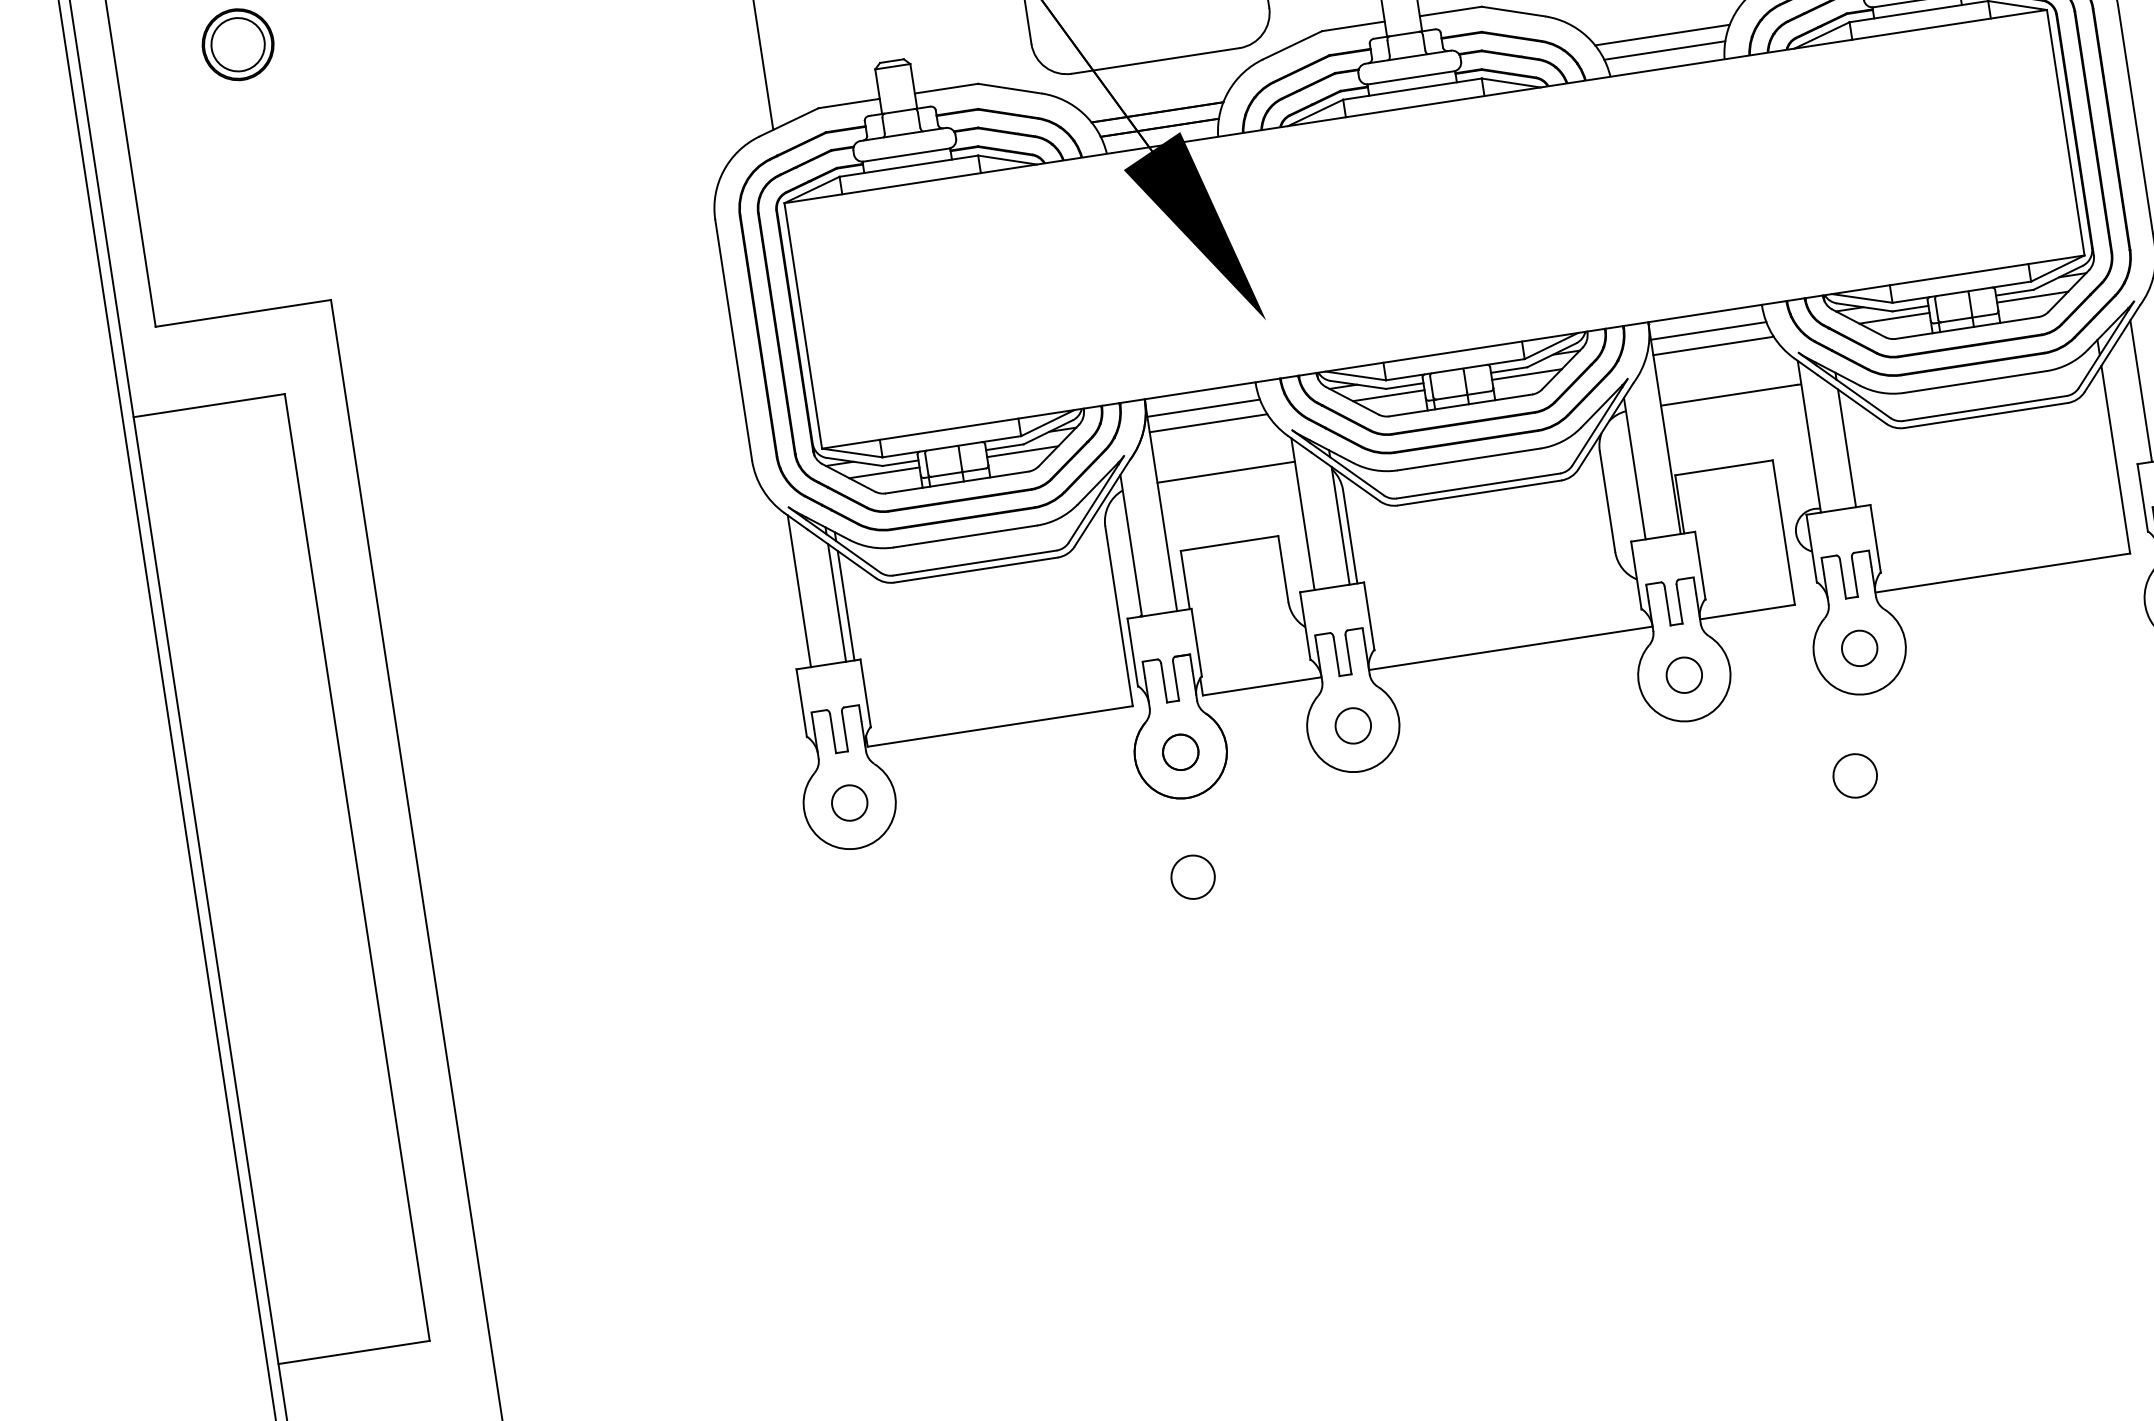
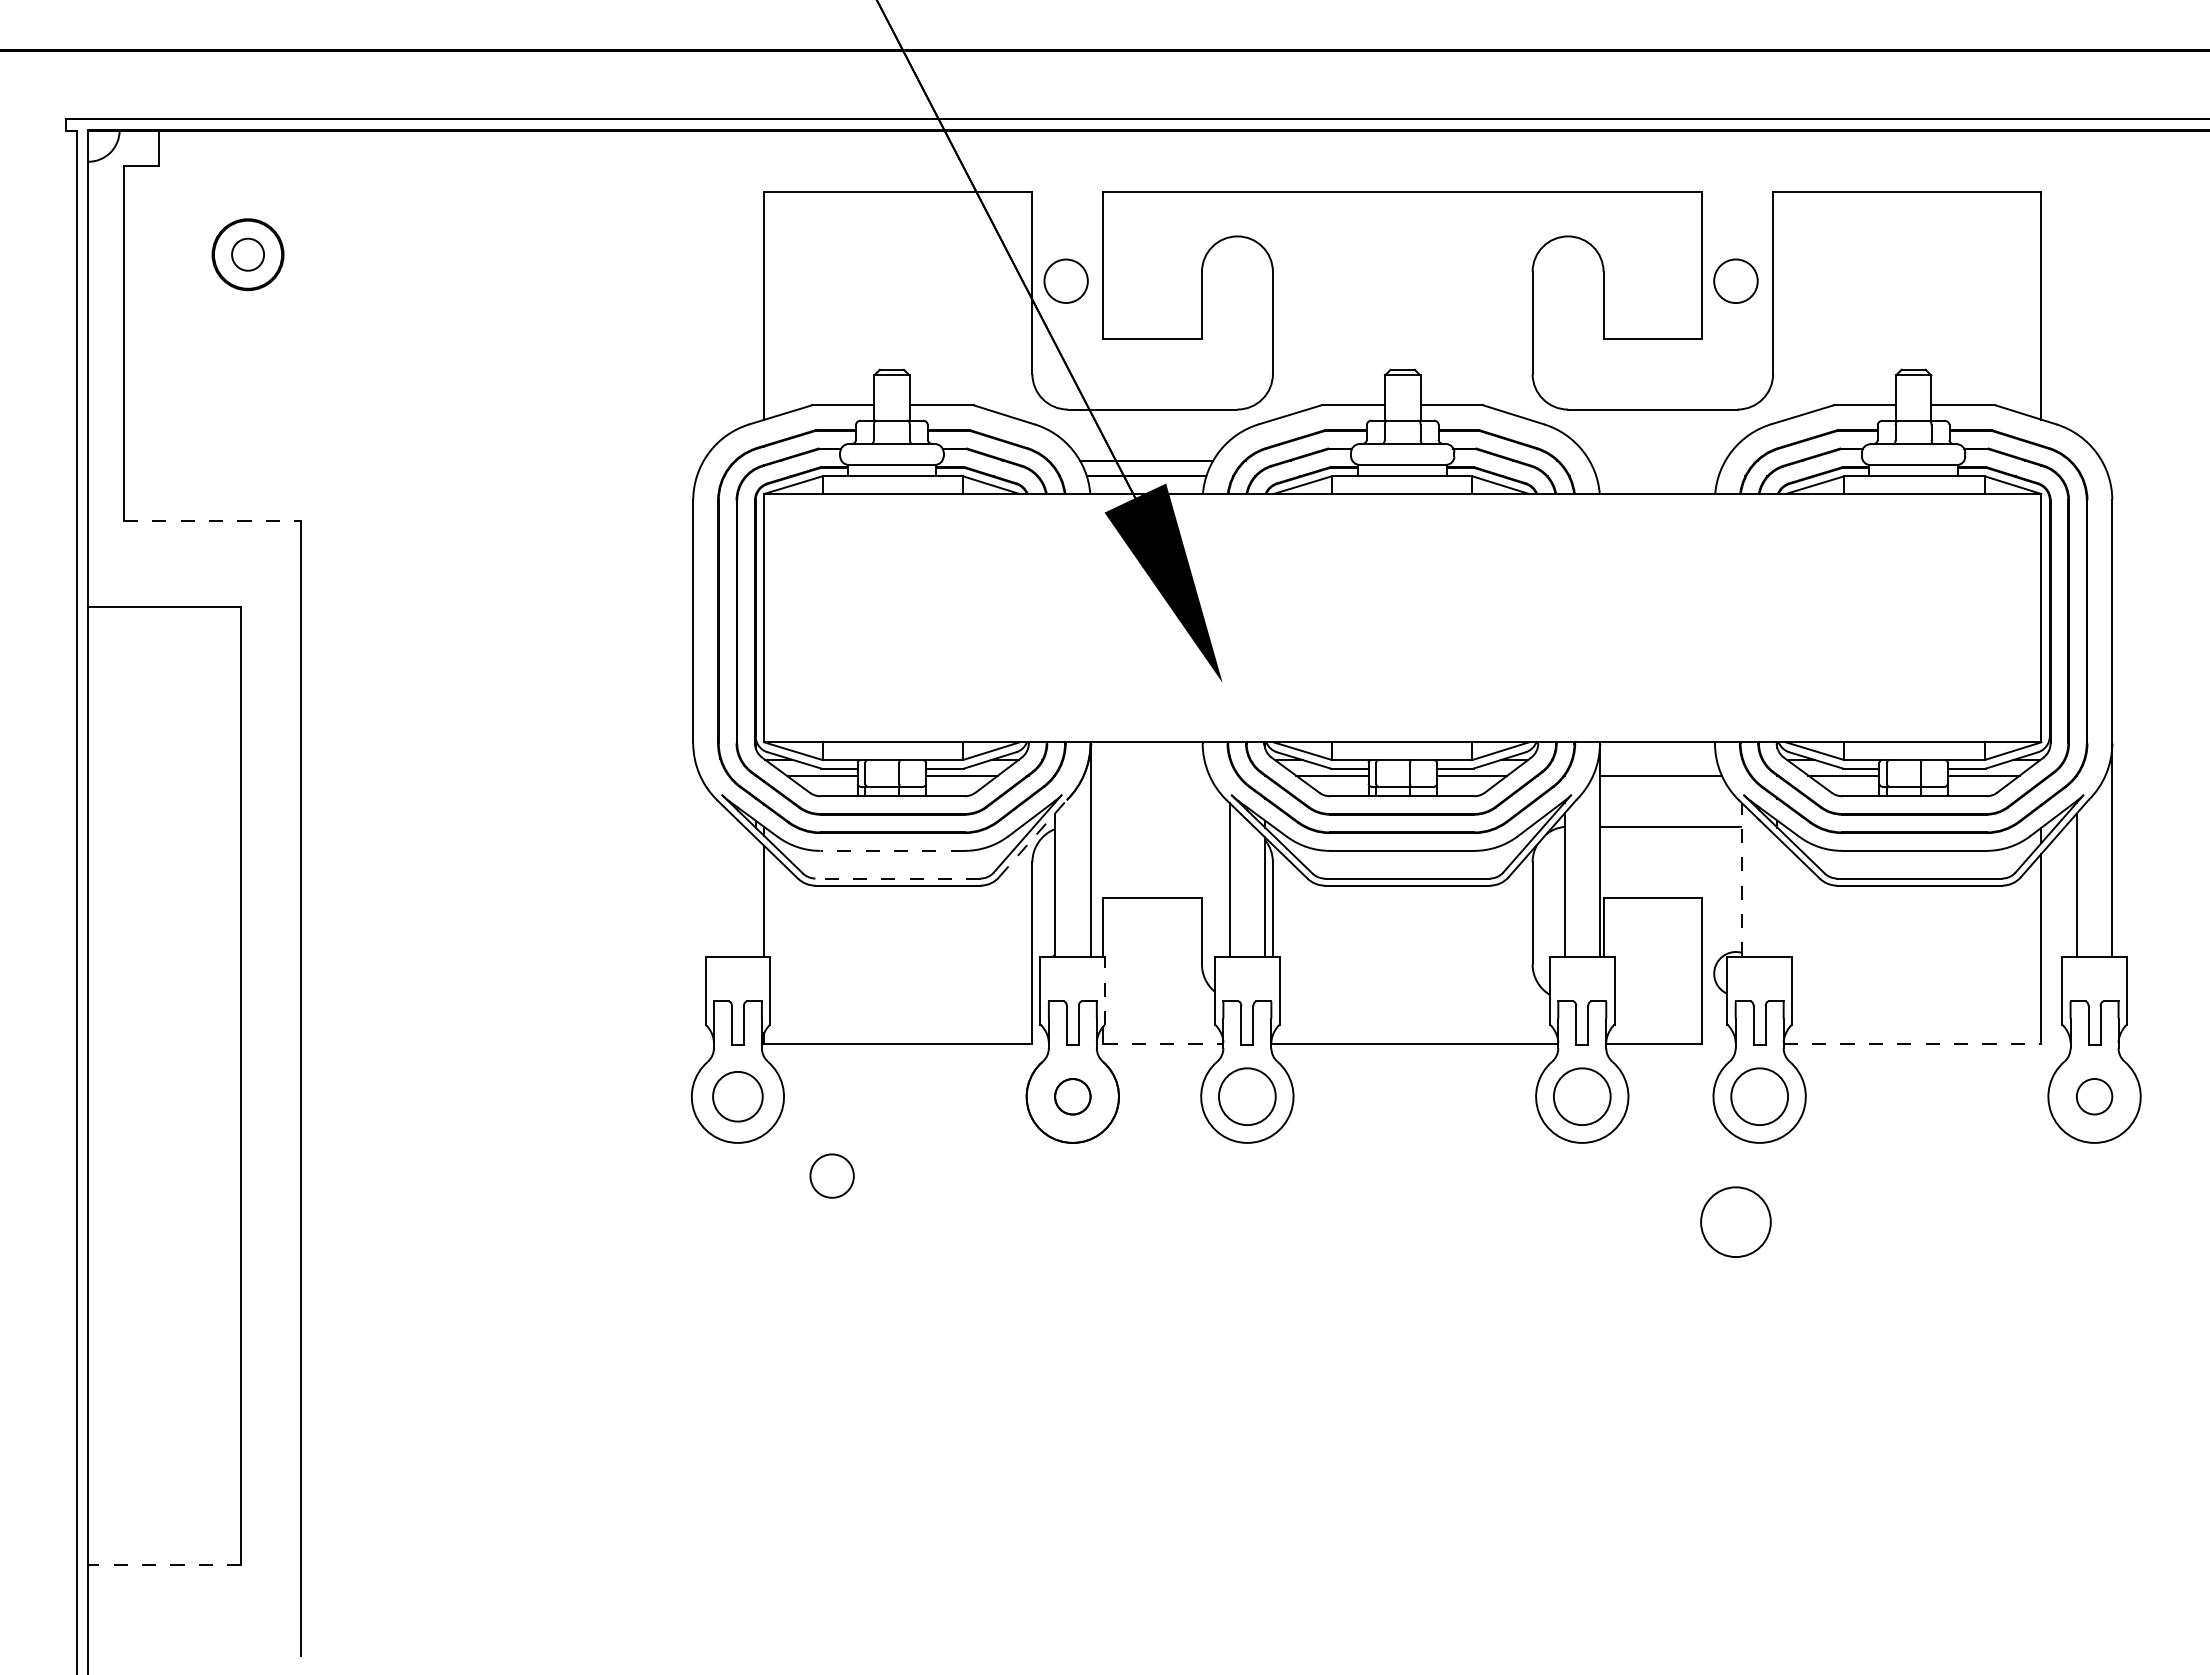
line: (1662, 34) -> (1657, 460), removed
circle: (237, 44) -> (247, 254), size x0.6
line: (1664, 50) -> (1657, 476), removed
line: (243, 313) -> (212, 521), solid -> dashed
line: (1708, 331) -> (1658, 760), removed
line: (1203, 408) -> (1147, 760), removed
line: (1207, 423) -> (1149, 775), removed
line: (1808, 436) -> (1741, 879), solid -> dashed
line: (1847, 447) -> (1777, 896), removed
line: (1225, 472) -> (1159, 826), removed
line: (1102, 502) -> (1033, 838), solid -> dashed
line: (965, 536) -> (892, 850), solid -> dashed
line: (975, 562) -> (898, 878), solid -> dashed
line: (2002, 572) -> (1912, 1043), solid -> dashed
line: (799, 590) -> (720, 879), removed
line: (836, 602) -> (755, 896), removed
line: (1196, 642) -> (1105, 990), solid -> dashed
circle: (1859, 648) -> (1759, 1096), size x1.6
circle: (1684, 674) -> (1582, 1096), size x1.6
line: (1262, 685) -> (1163, 1043), solid -> dashed
circle: (1353, 725) -> (1247, 1096), size x1.6
circle: (1854, 775) -> (1735, 1221), size x1.6
circle: (849, 802) -> (737, 1096), size x1.4
circle: (1192, 876) -> (831, 1175), moved
line: (353, 1352) -> (164, 1564), solid -> dashed

